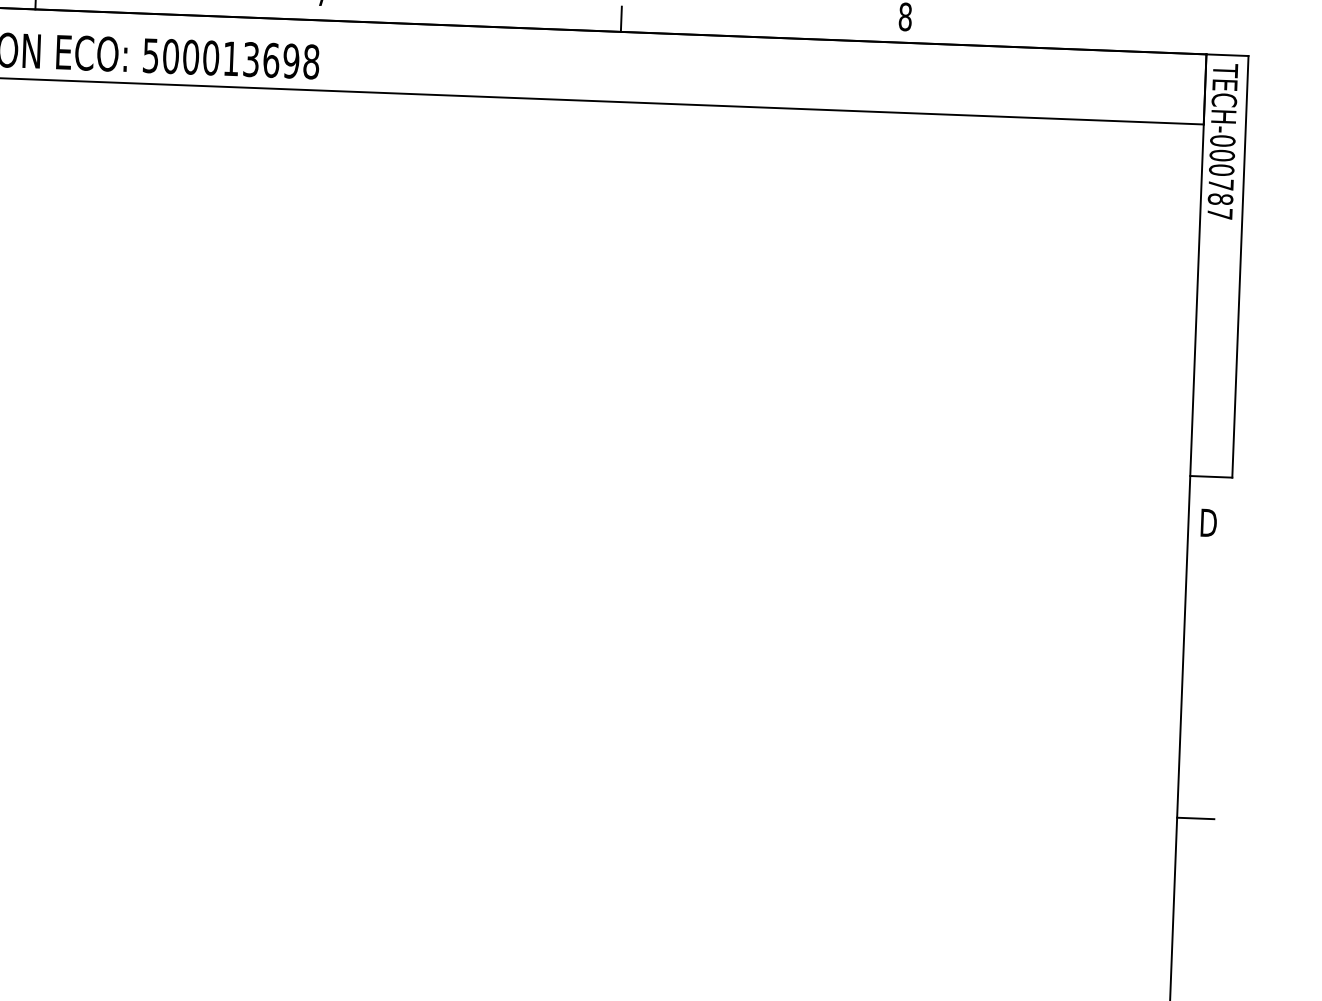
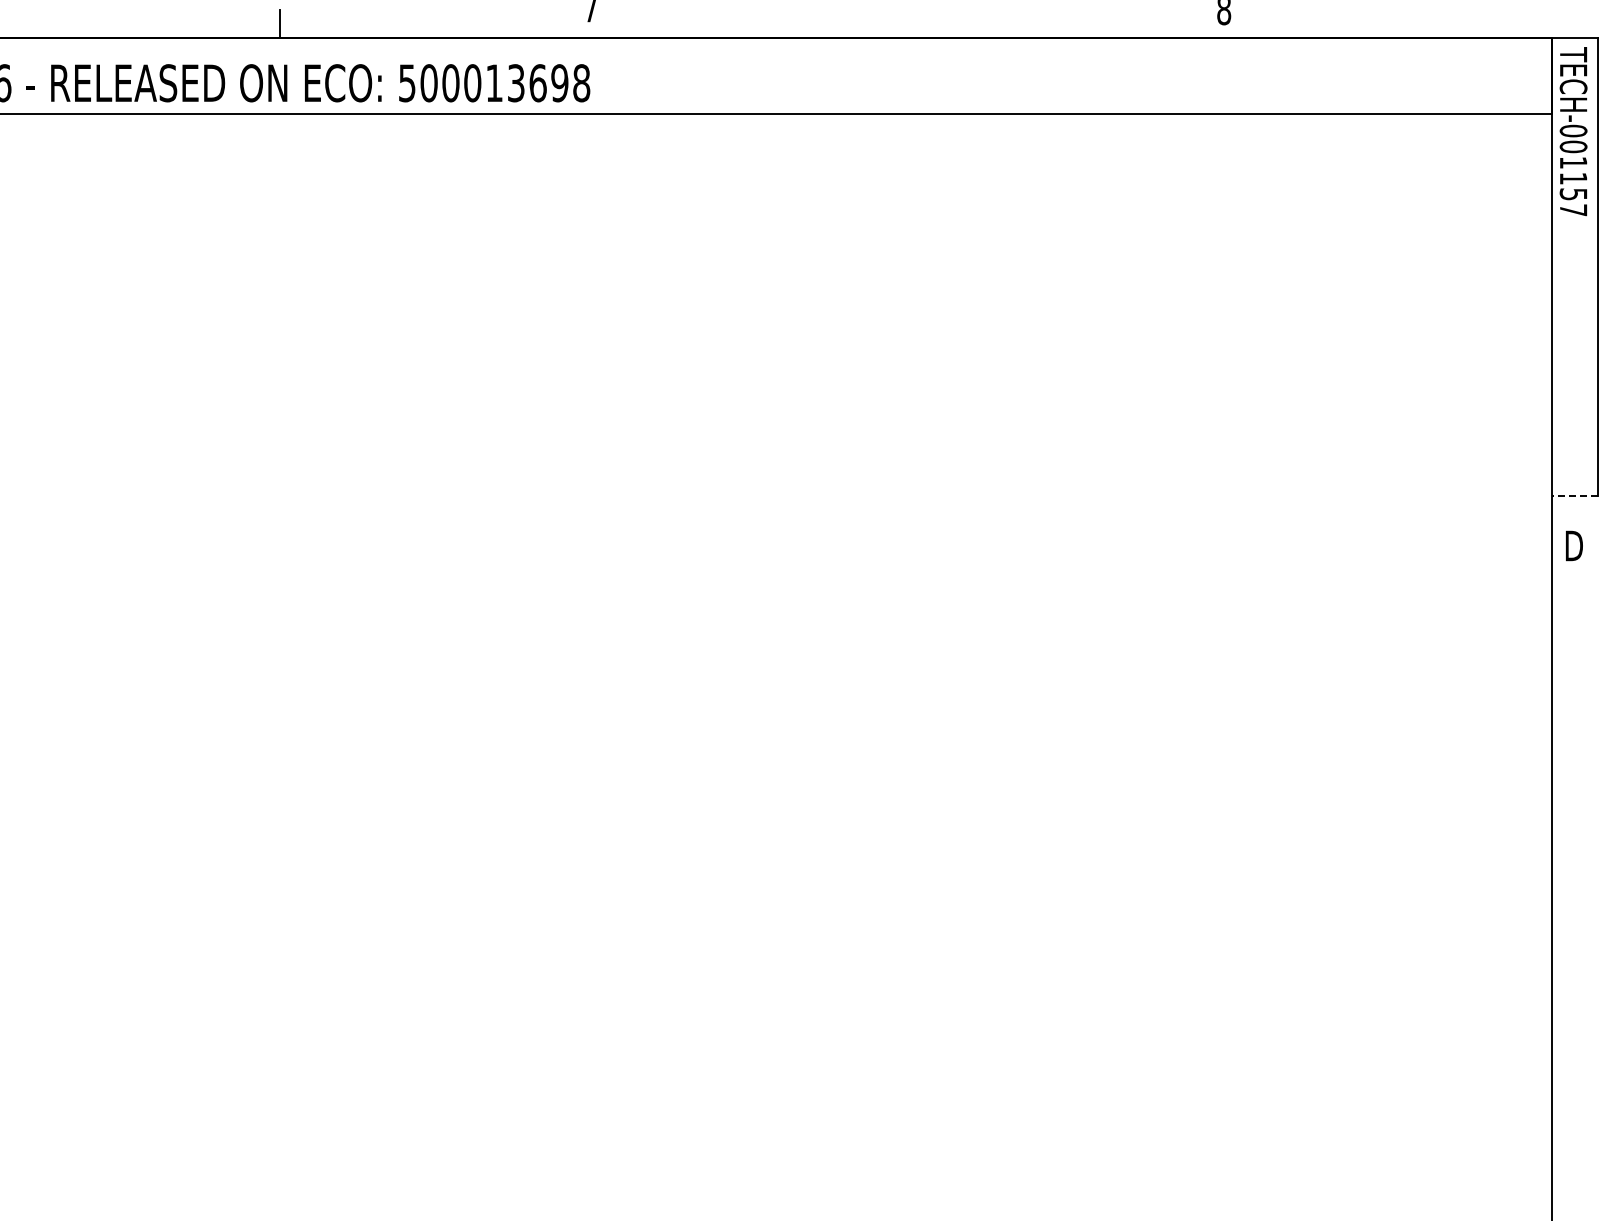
line: (621, 18) -> (916, 23), removed
text: (1221, 184) -> (1573, 178), TECH-000787 -> TECH-001157
line: (1211, 476) -> (1575, 495), solid -> dashed
line: (1195, 818) -> (1572, 867), removed

